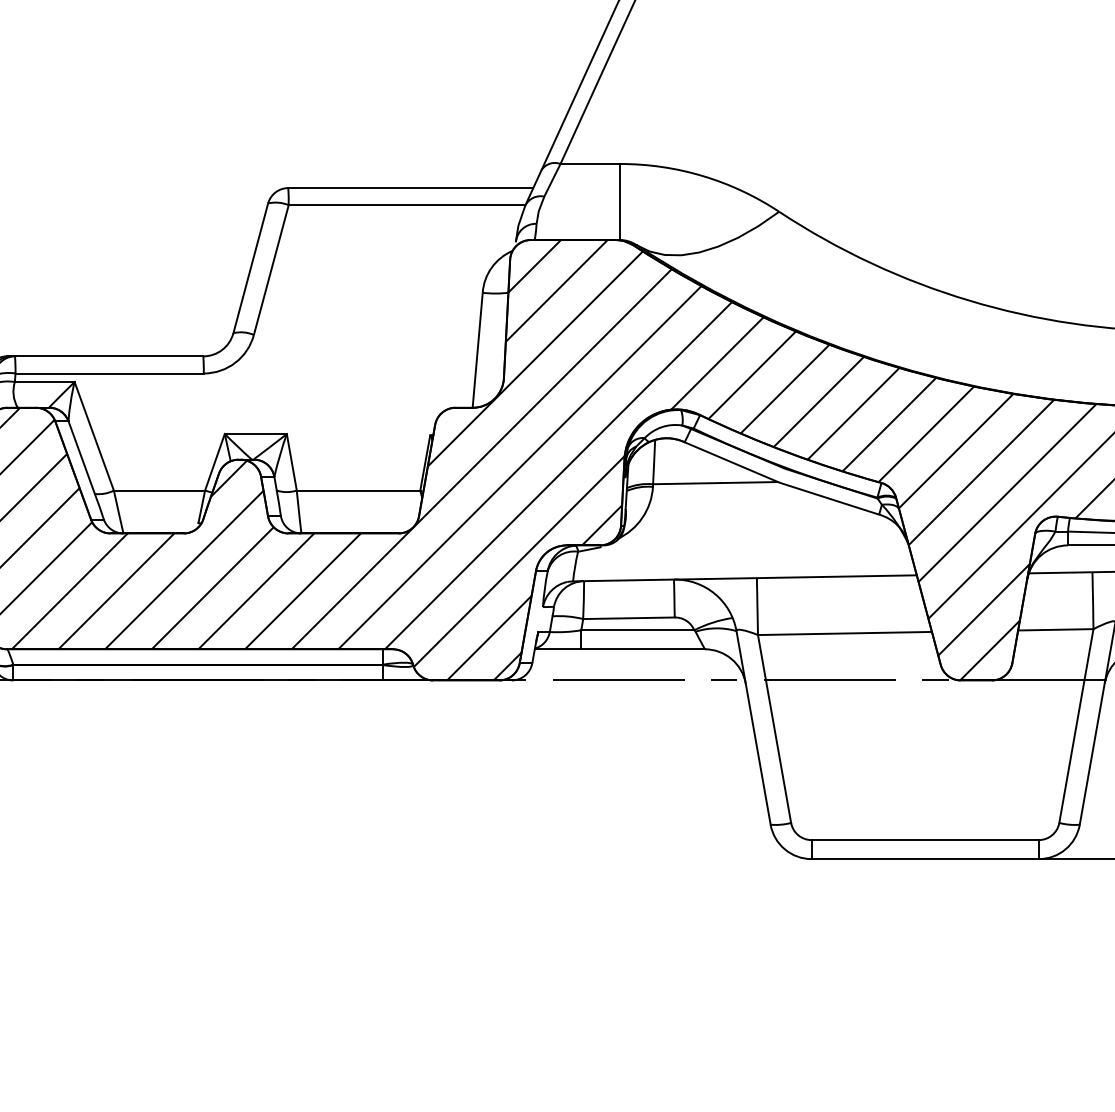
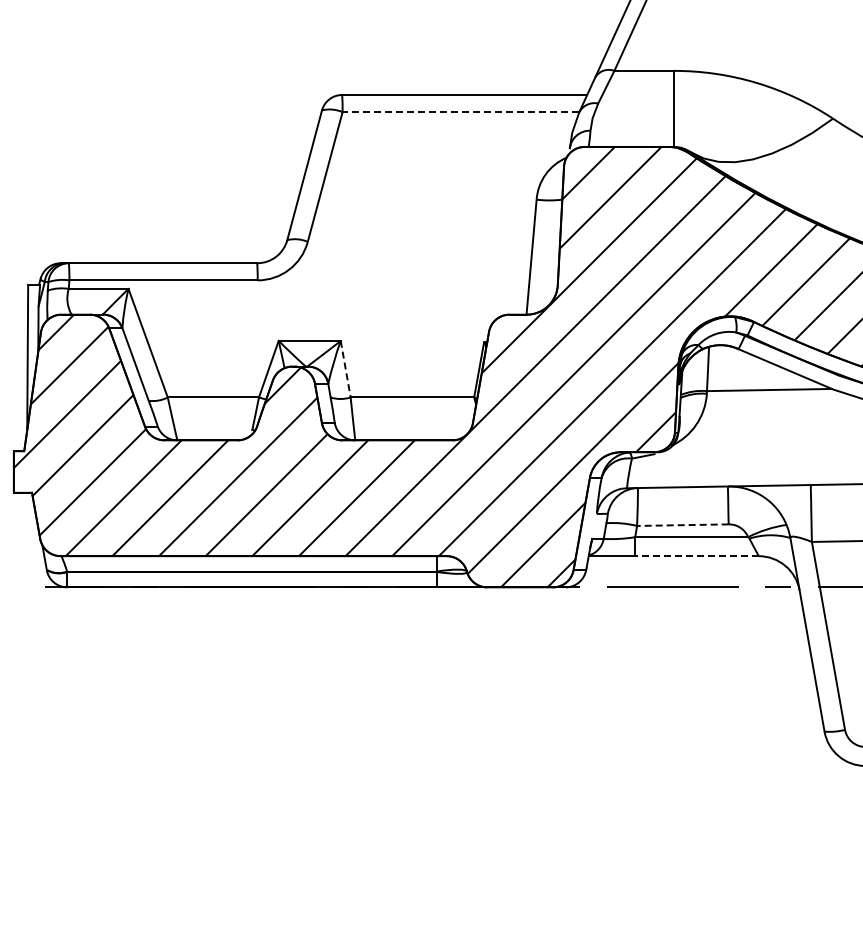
line: (406, 205) -> (460, 112), solid -> dashed
line: (291, 462) -> (345, 369), solid -> dashed
line: (628, 618) -> (682, 525), solid -> dashed
line: (643, 649) -> (697, 556), solid -> dashed

